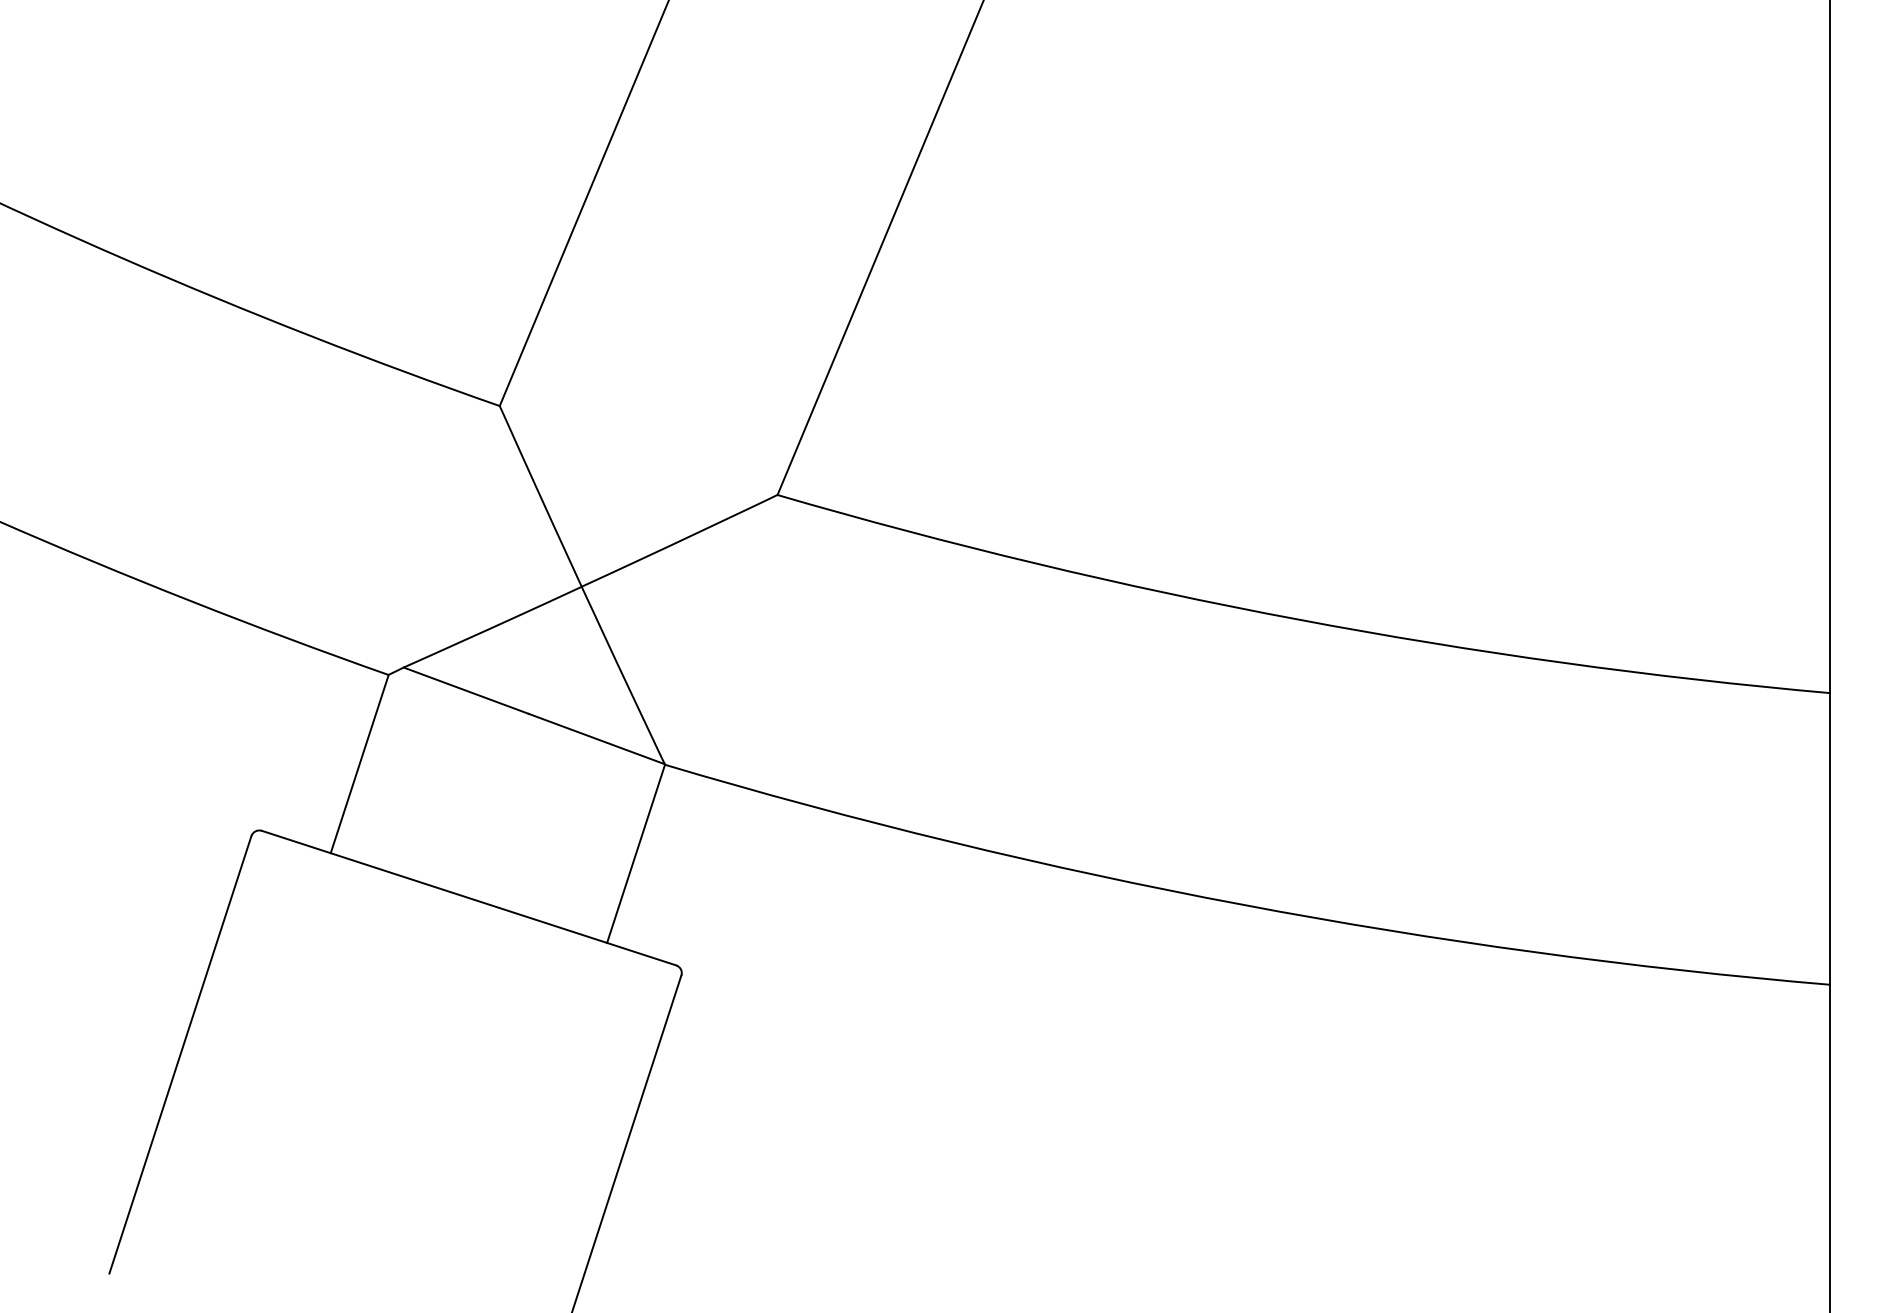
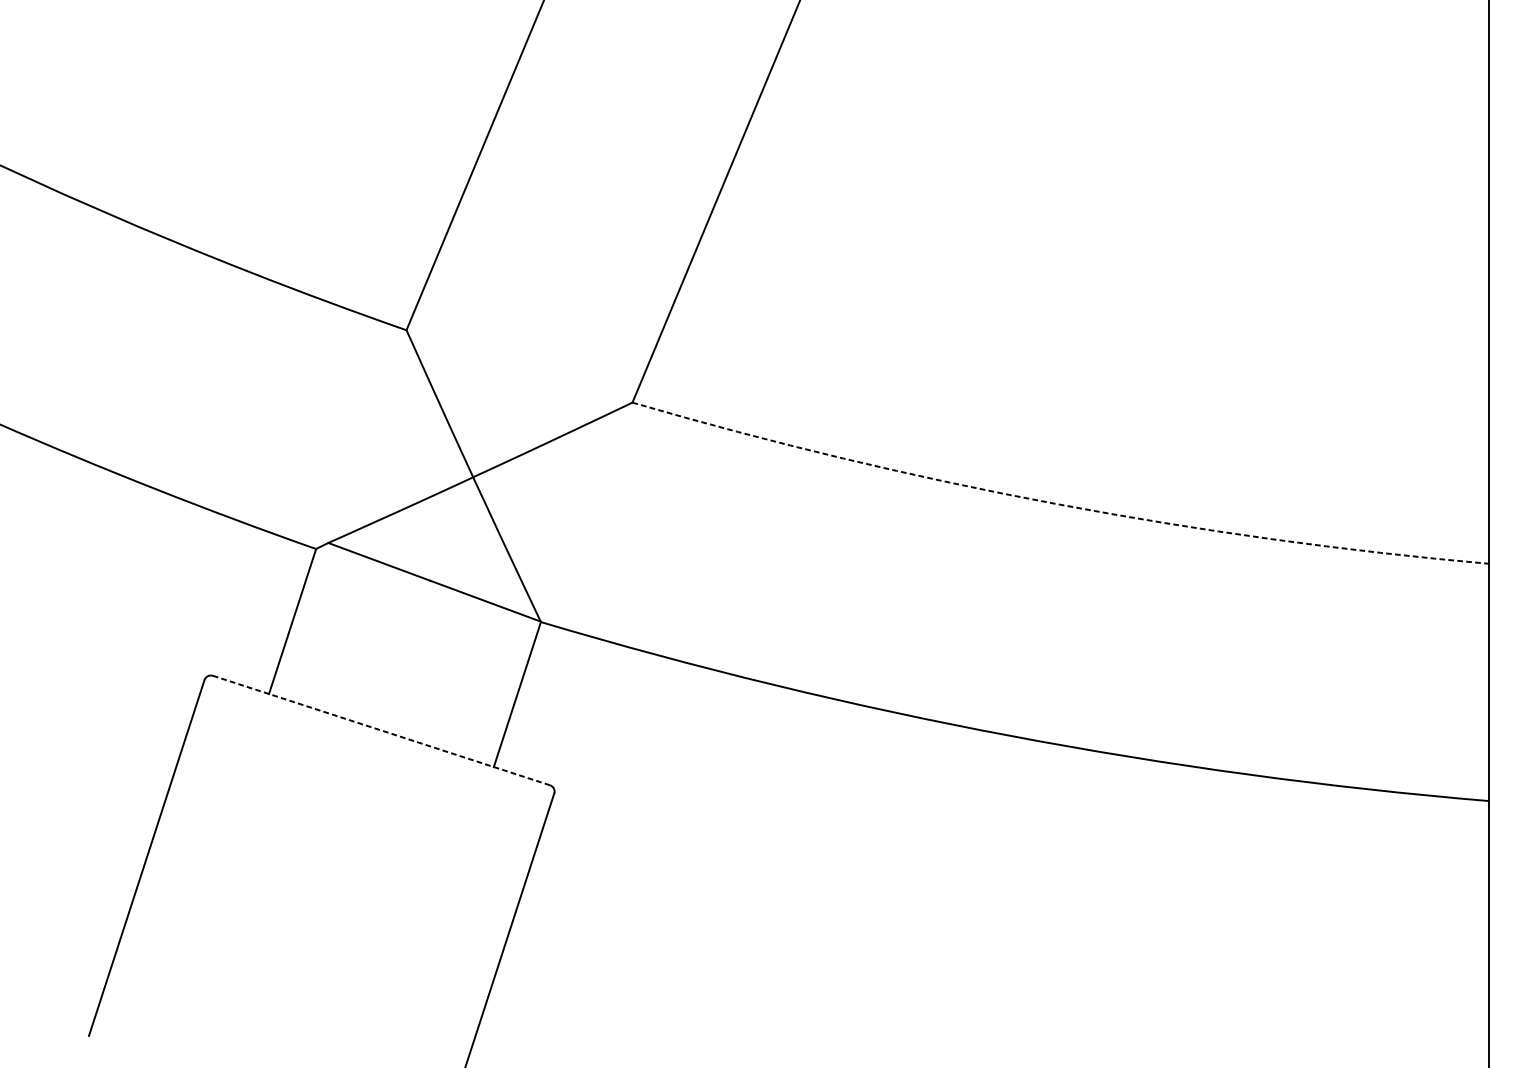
arc: (1299, 619) -> (1057, 503), solid -> dashed
line: (468, 898) -> (381, 730), solid -> dashed

